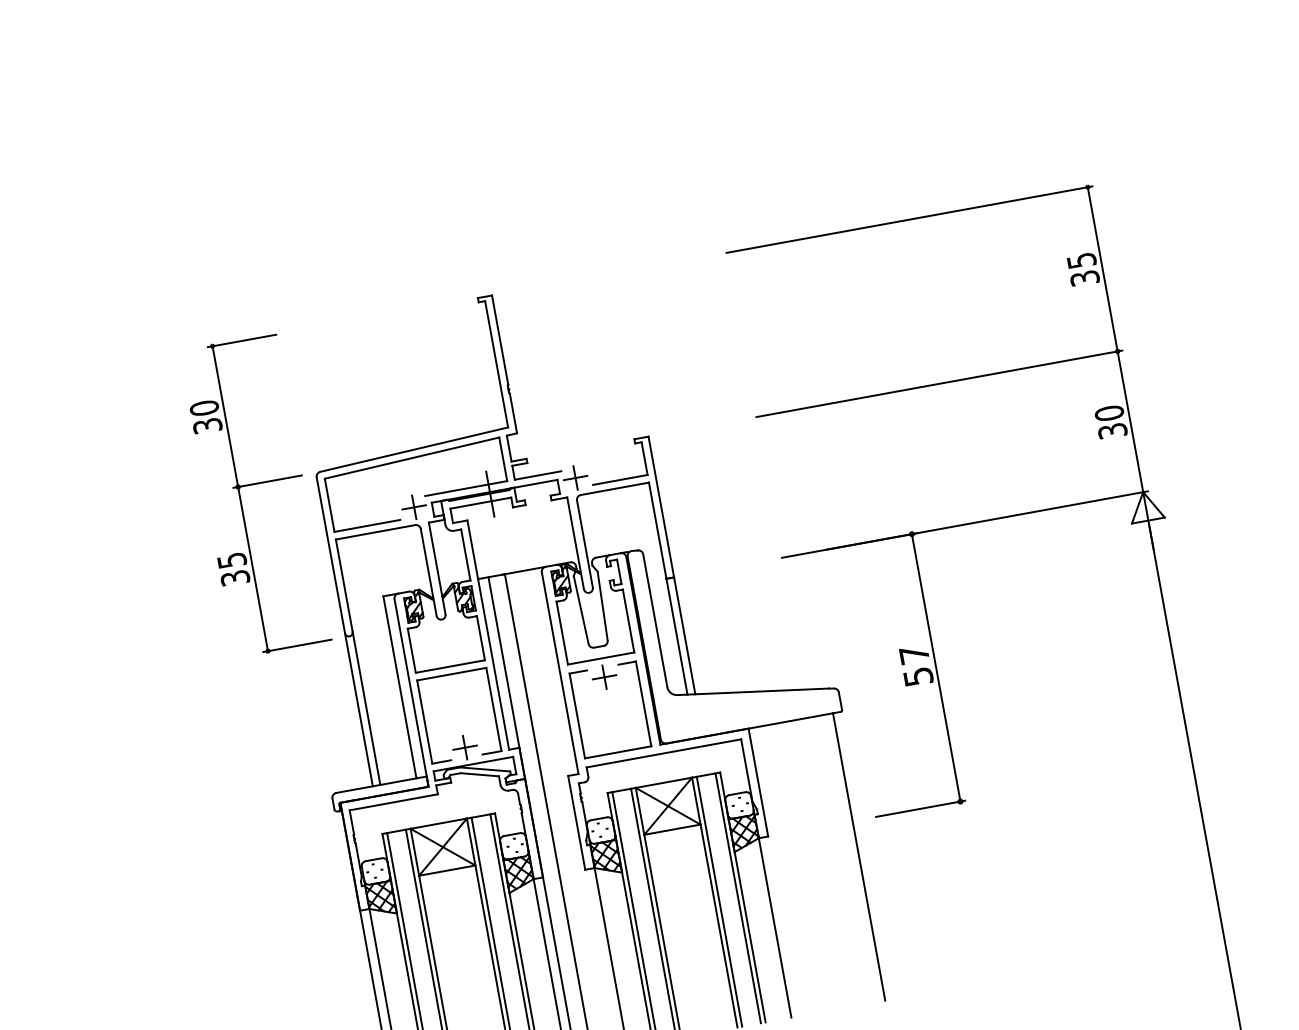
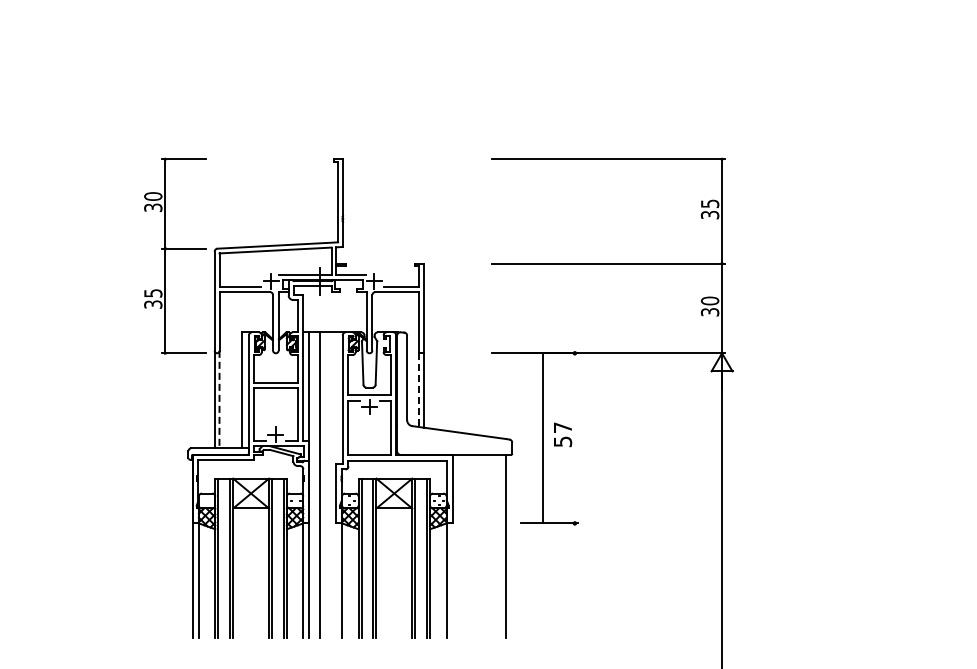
line: (676, 637) -> (418, 390), solid -> dashed
line: (935, 668) -> (542, 438), moved
line: (366, 708) -> (219, 399), solid -> dashed

